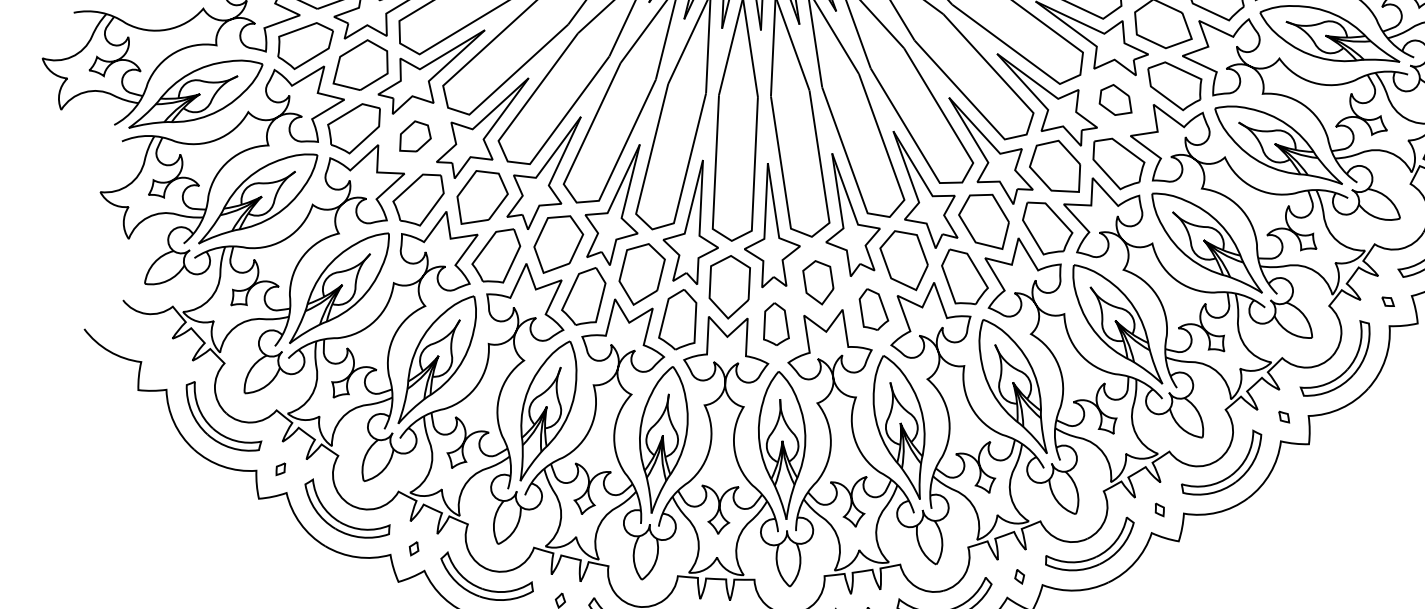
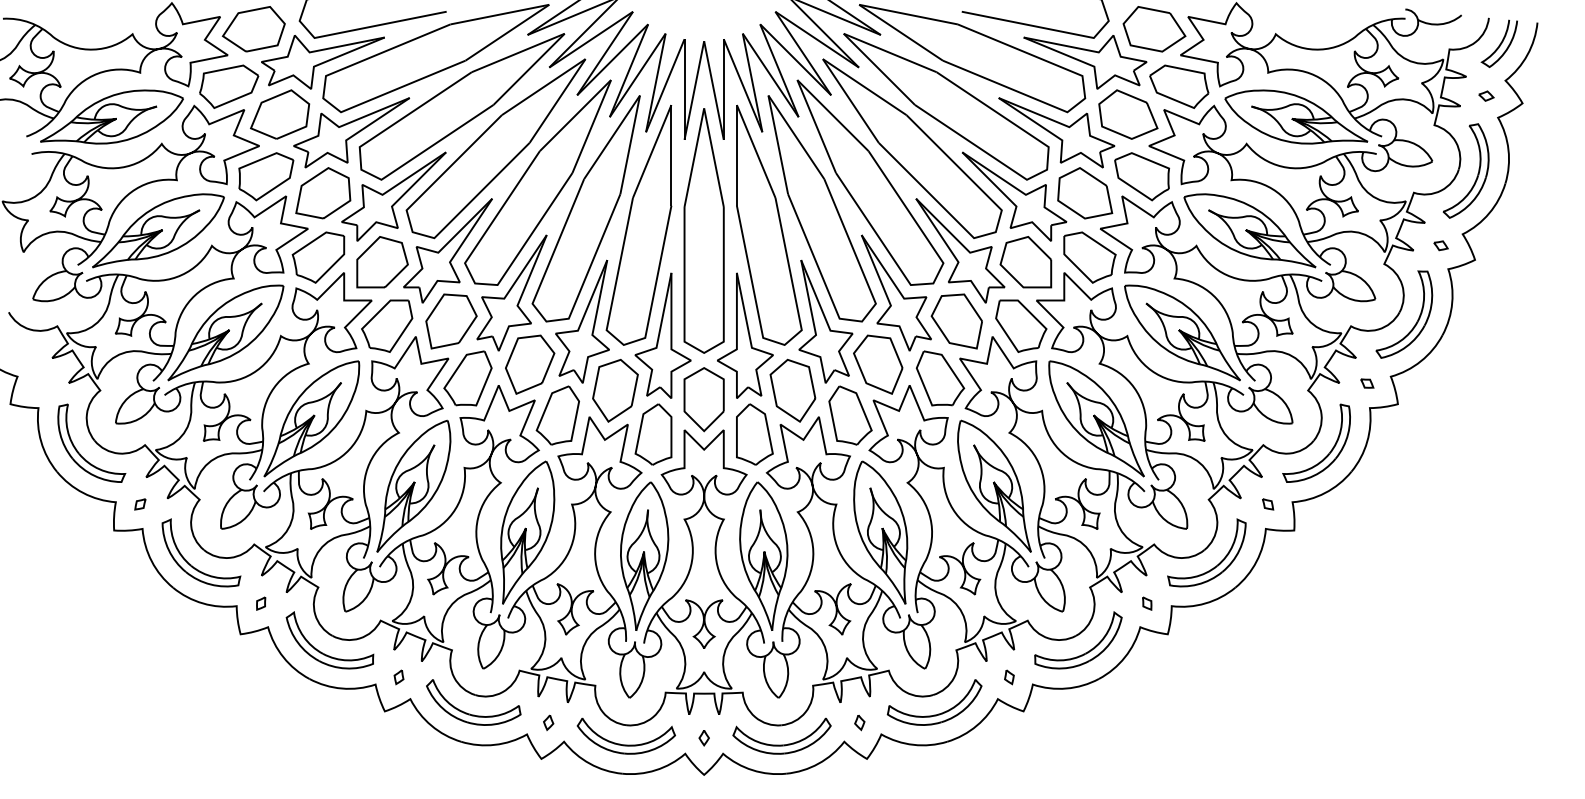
part: (1114, 100) -> (1025, 262), size x1.67
part: (414, 136) -> (323, 193), size x1.67
part: (818, 282) -> (703, 399), size x1.43
part: (873, 309) -> (754, 434), size x1.43
part: (774, 324) -> (653, 434), size x1.43

